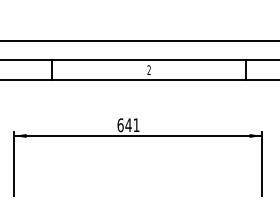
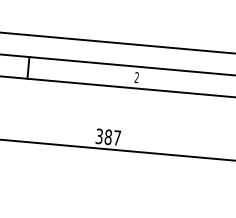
text: (128, 125) -> (108, 137), 641 -> 387

